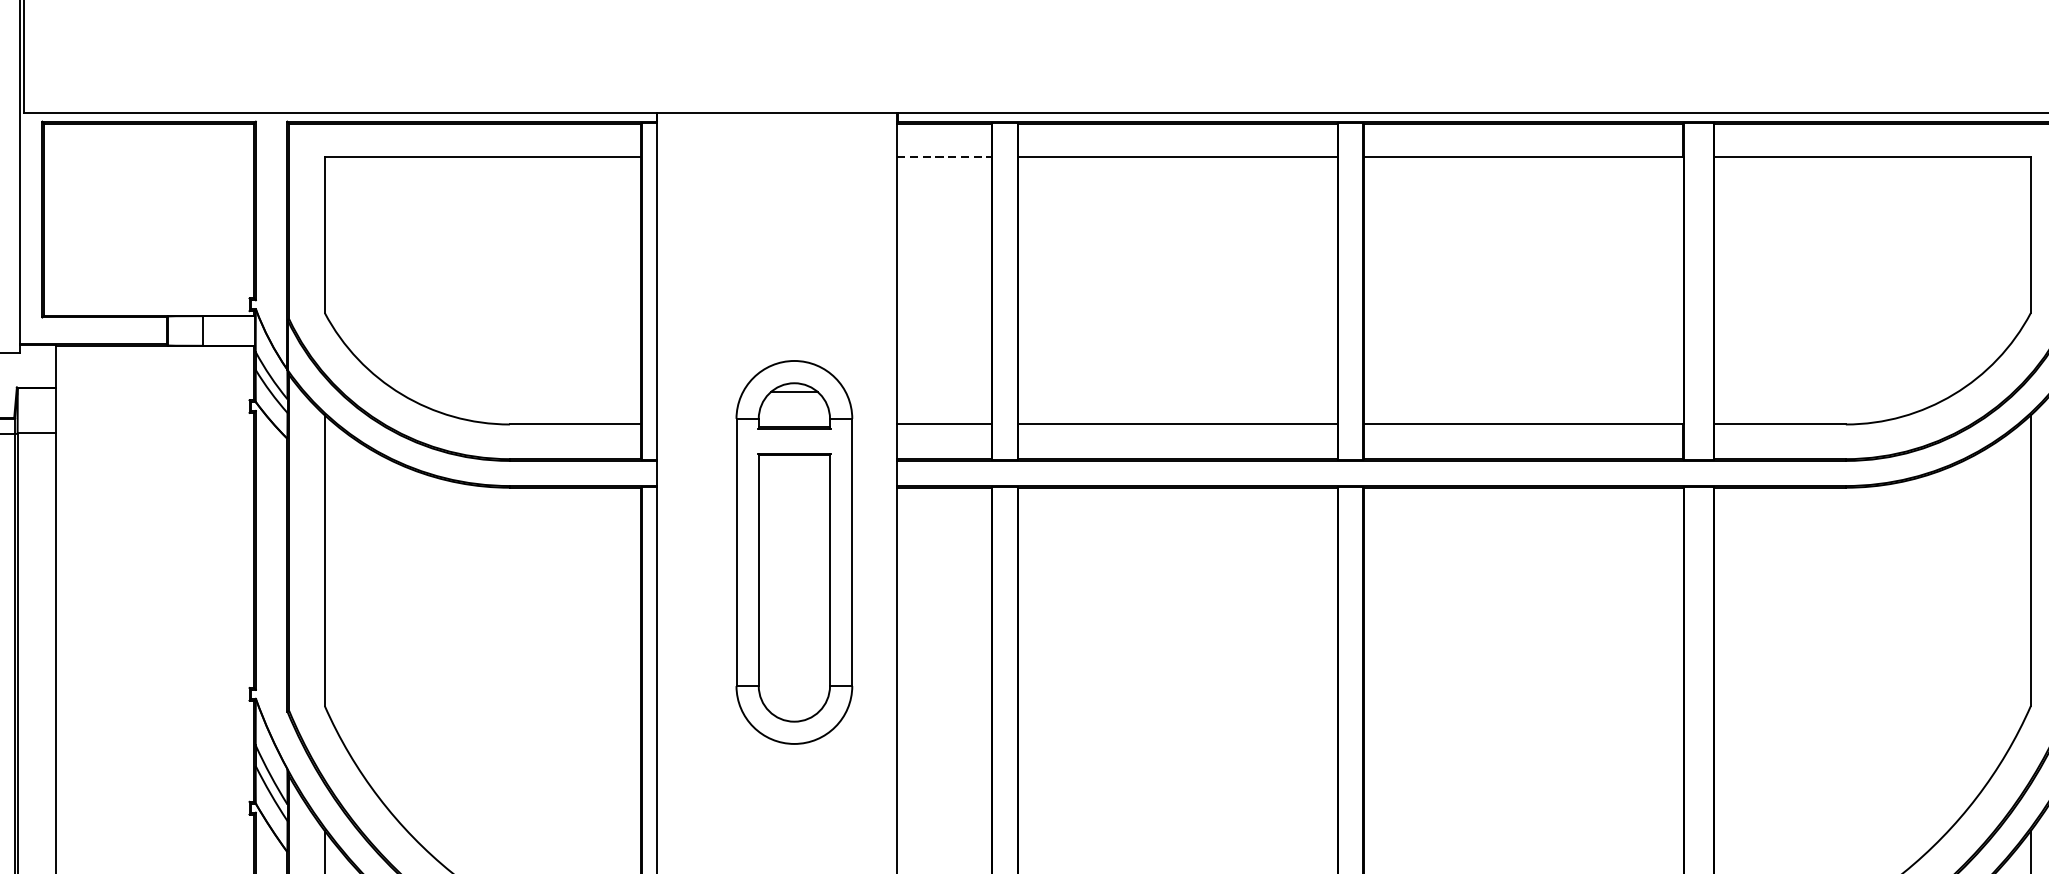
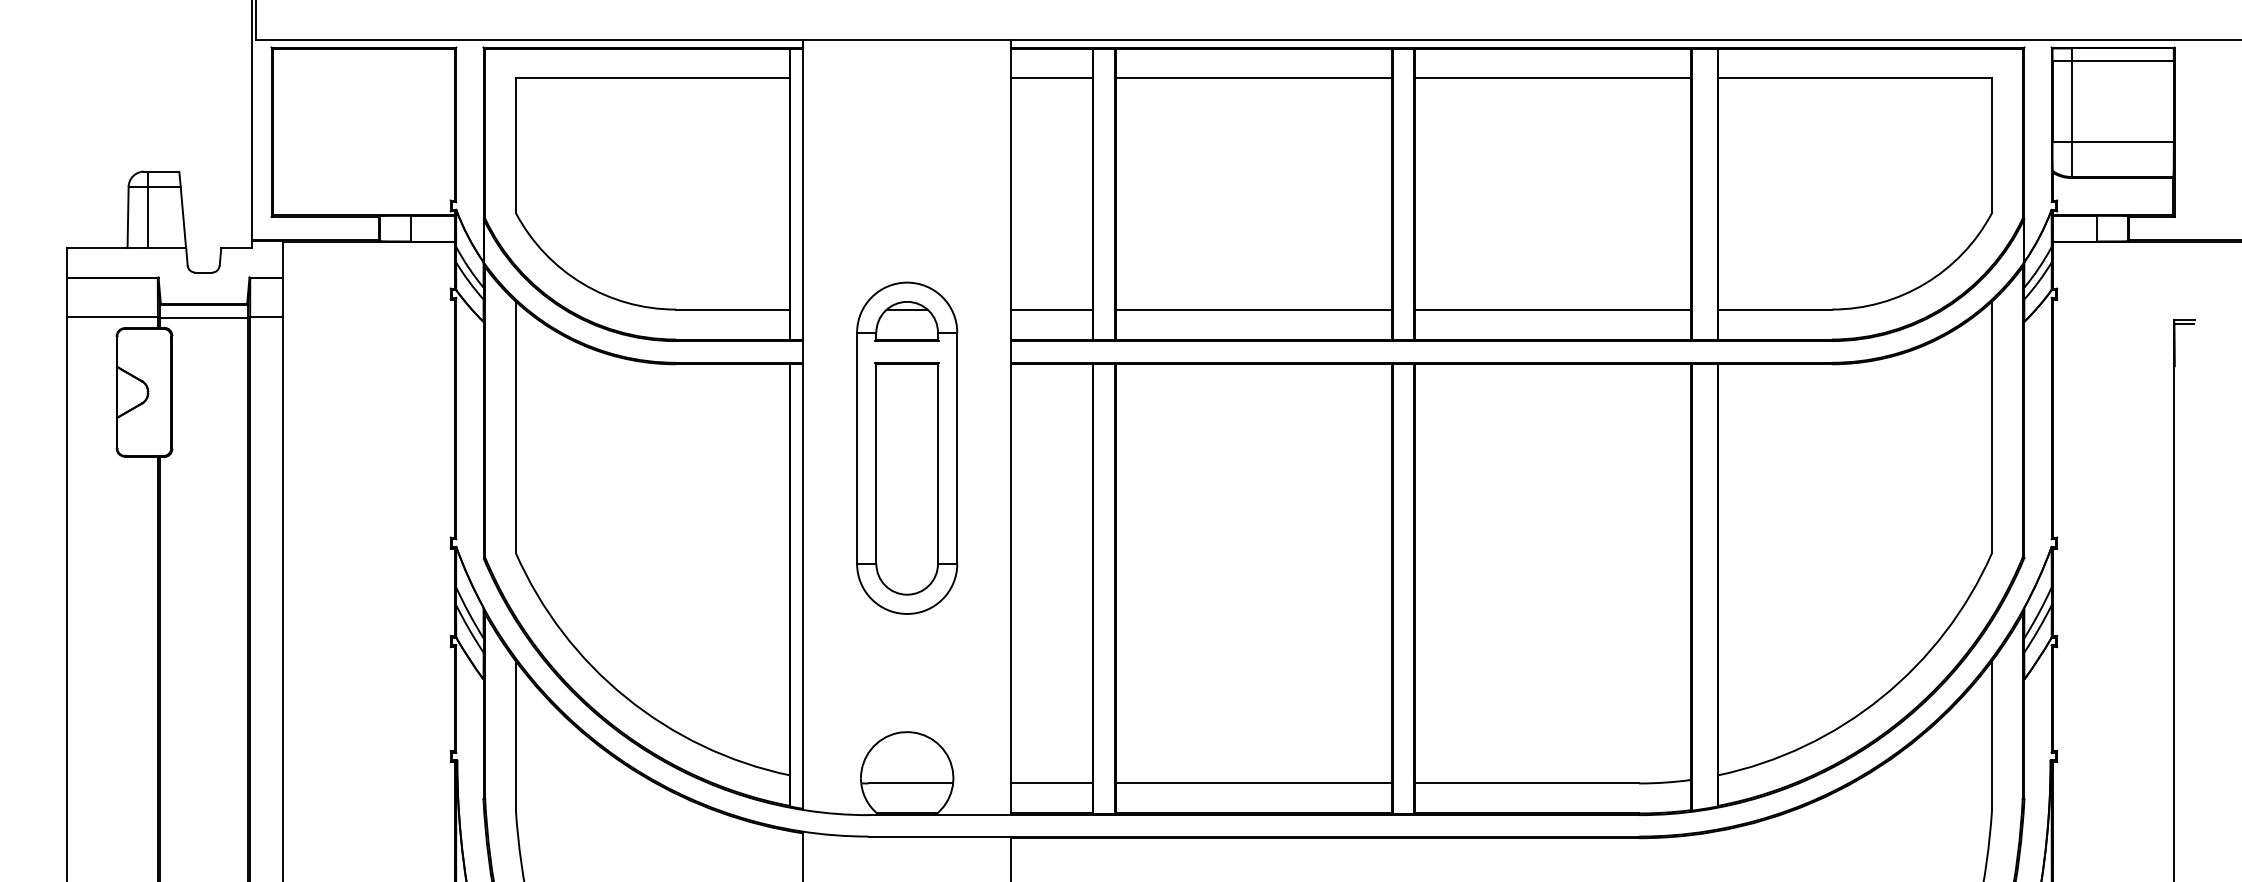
line: (945, 157) -> (1052, 78), dashed -> solid
part: (794, 551) -> (907, 447), moved

